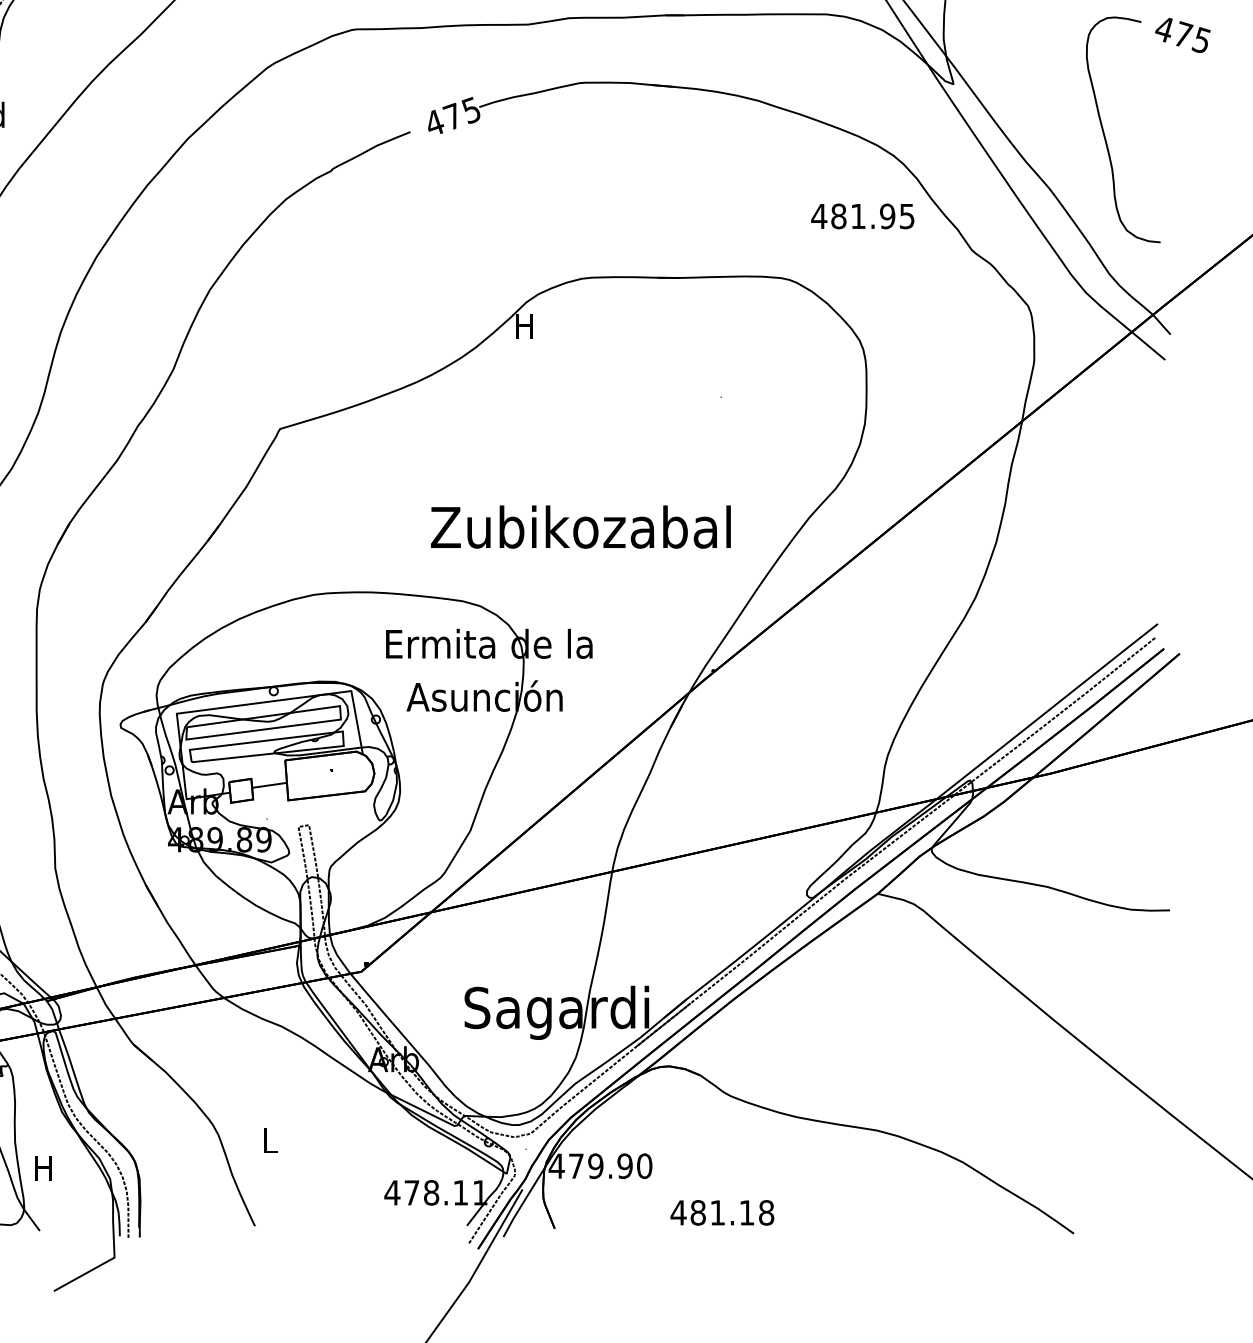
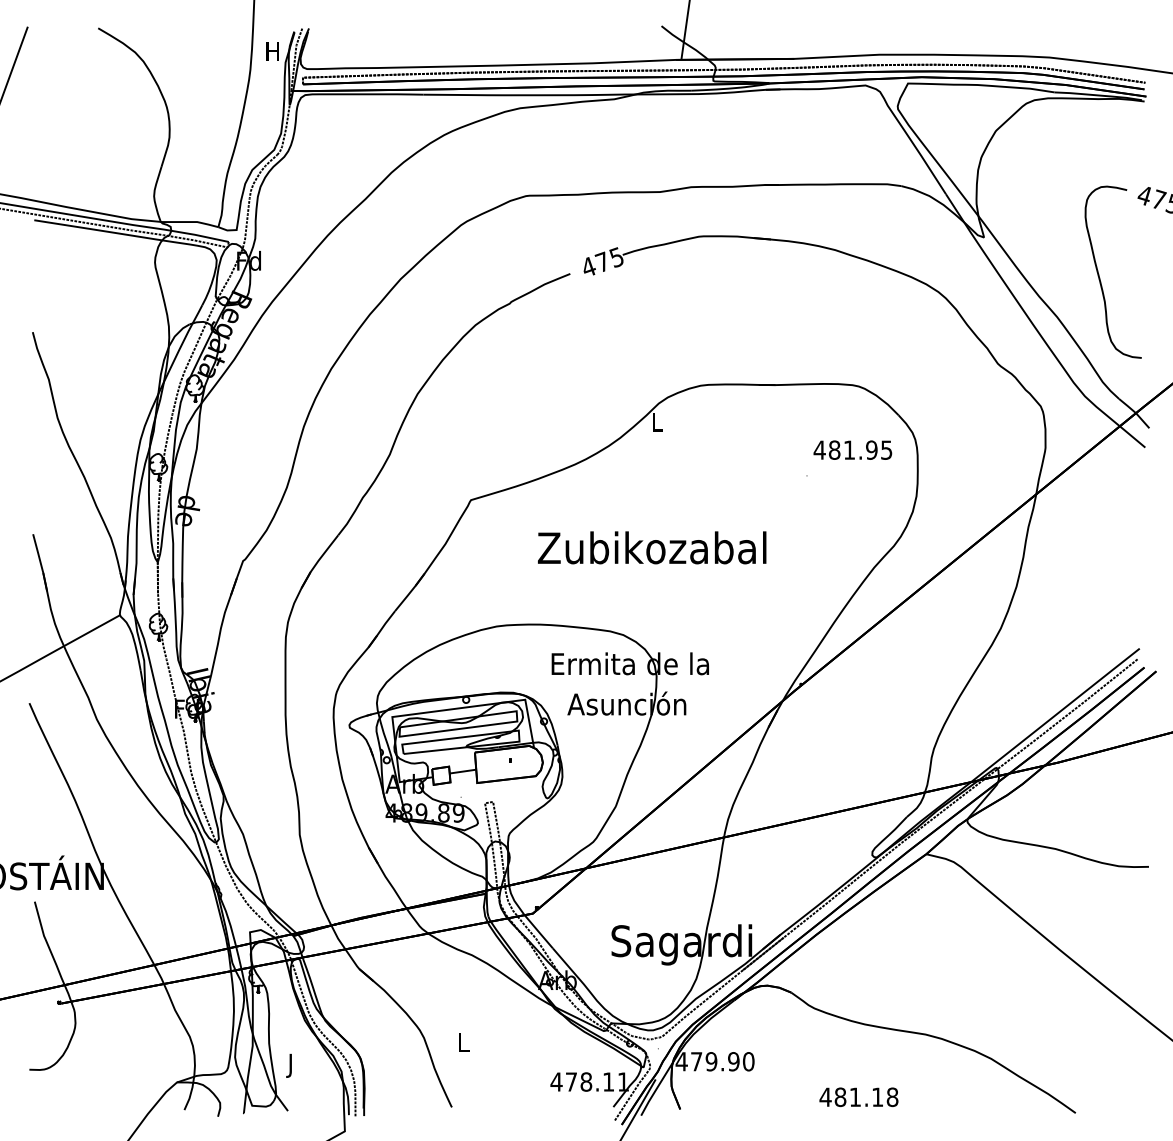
text: (862, 215) -> (852, 449), moved
text: (523, 327) -> (656, 422), H -> L
text: (581, 526) -> (652, 547), moved
text: (43, 1171) -> (290, 1065), H -> J
text: (721, 1213) -> (858, 1097), moved

